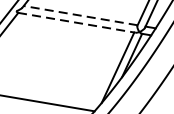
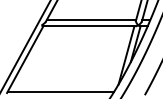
line: (80, 15) -> (91, 20), dashed -> solid
line: (77, 23) -> (89, 26), dashed -> solid

